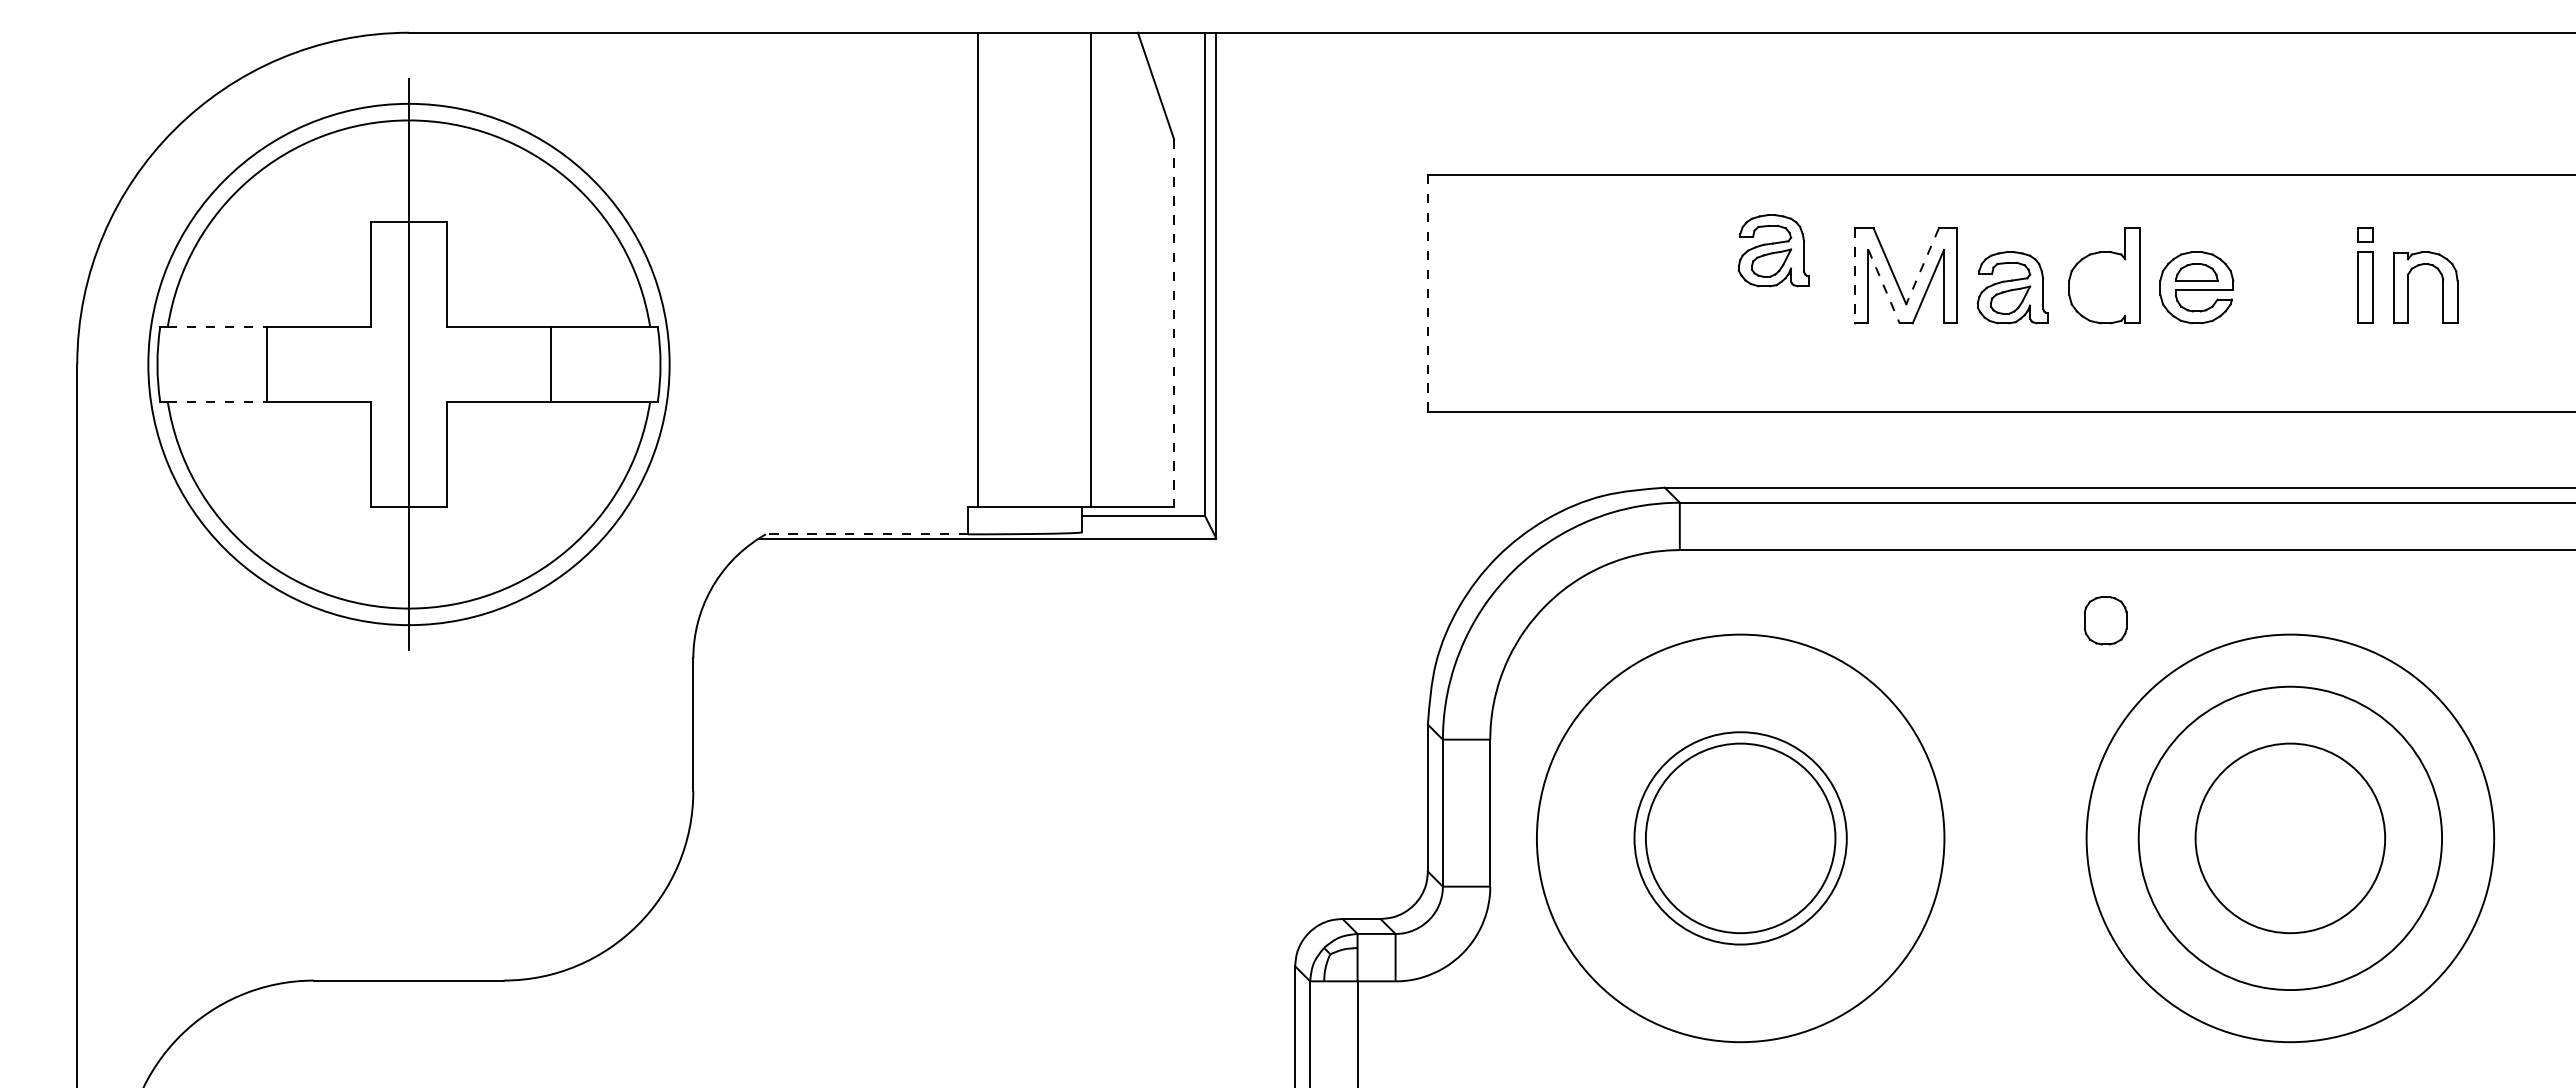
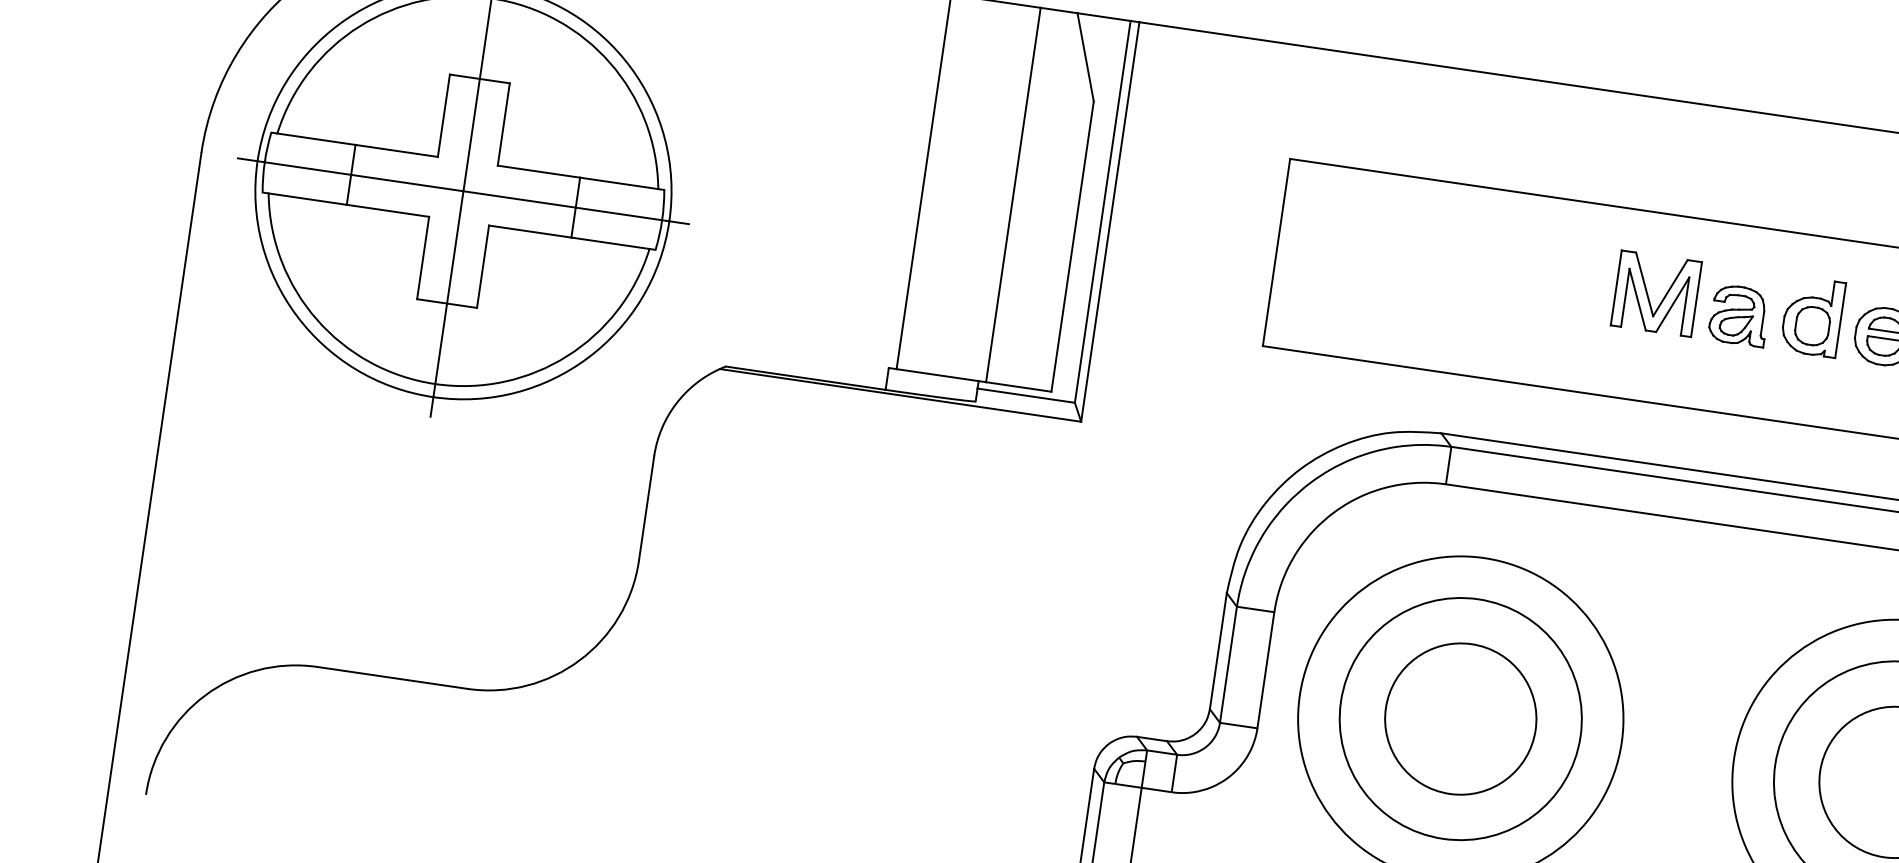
part: (1773, 250) -> (1554, 258), removed
line: (1922, 266) -> (1670, 288), dashed -> solid
line: (1855, 276) -> (1616, 288), dashed -> solid
line: (1884, 286) -> (1638, 299), dashed -> solid
line: (1427, 293) -> (1276, 252), dashed -> solid
line: (1174, 322) -> (1073, 246), dashed -> solid
line: (217, 326) -> (316, 139), dashed -> solid
line: (408, 364) -> (463, 191), added
line: (217, 402) -> (307, 199), dashed -> solid
line: (866, 534) -> (805, 378), dashed -> solid
part: (2105, 620) -> (1812, 325), moved
circle: (1740, 838) -> (1460, 719), size x1.43

